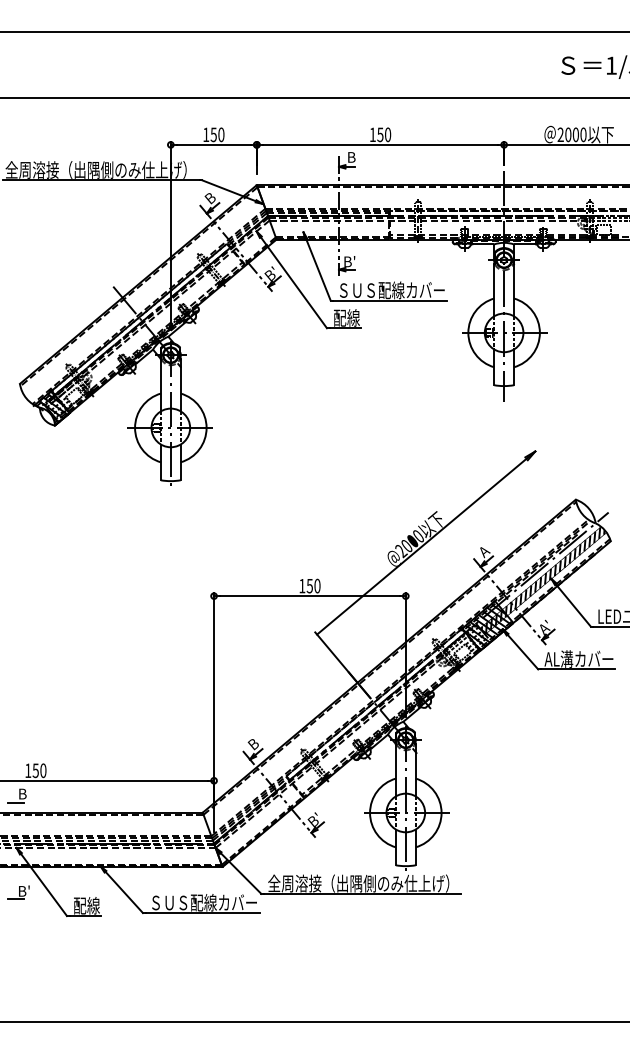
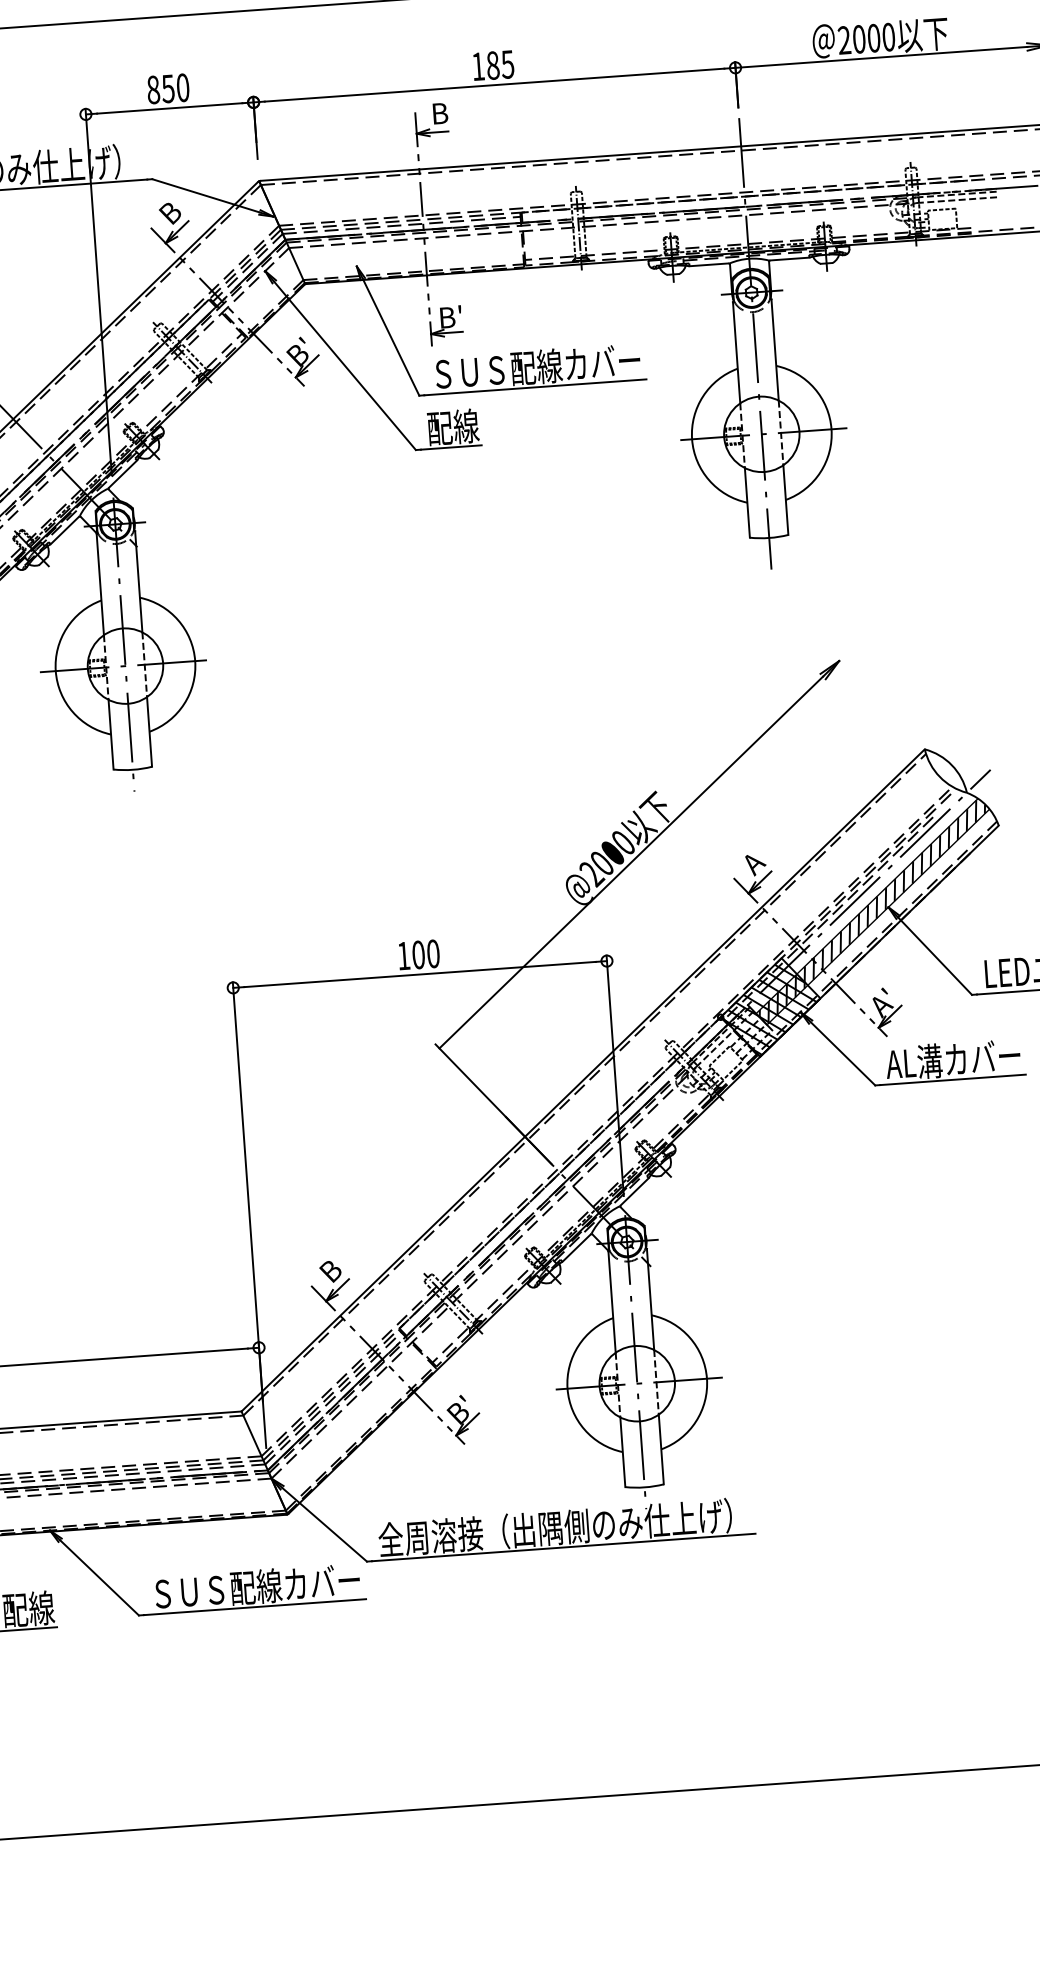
text: (206, 134) -> (154, 89), 150 -> 850
text: (384, 134) -> (500, 64), 150 -> 185
text: (309, 585) -> (417, 953), 150 -> 100

